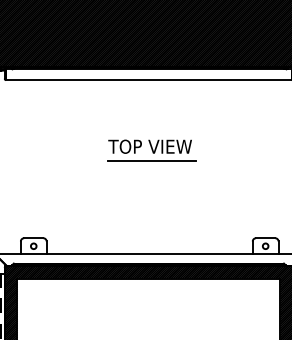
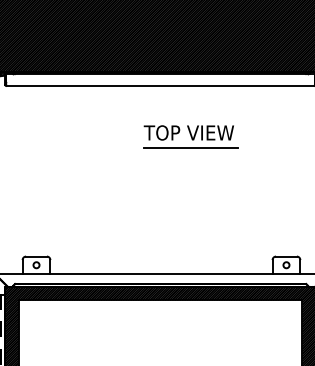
part: (151, 150) -> (190, 136), moved

